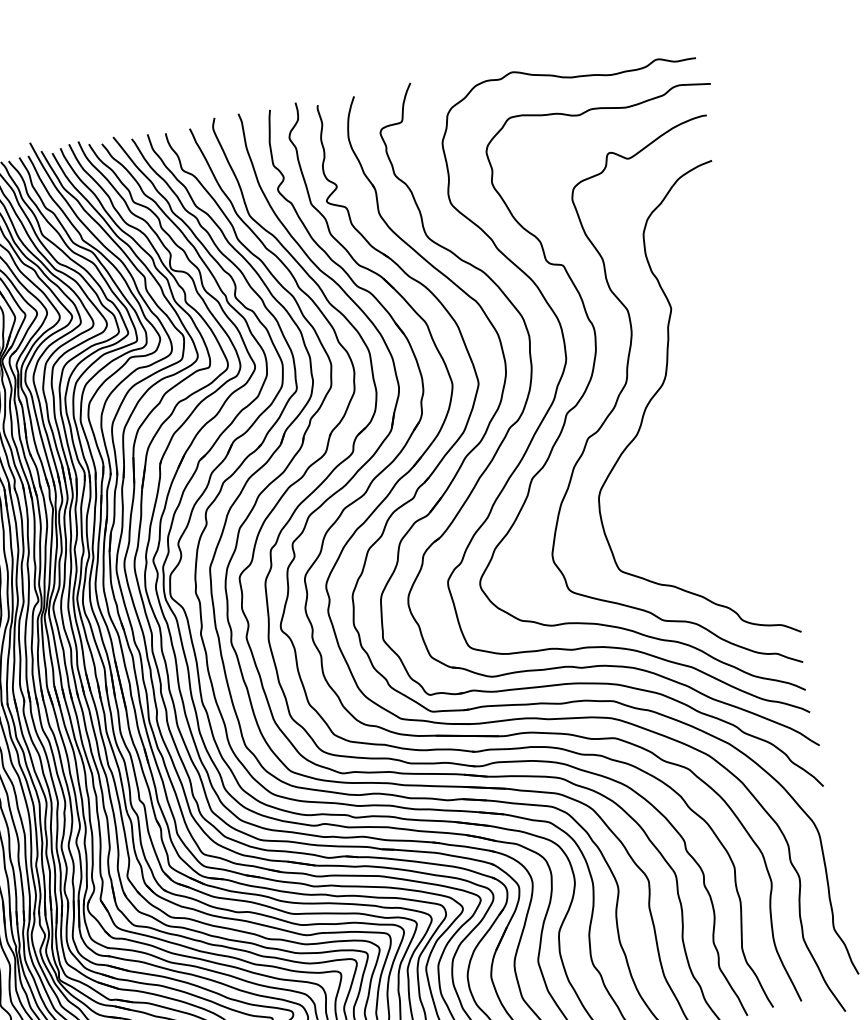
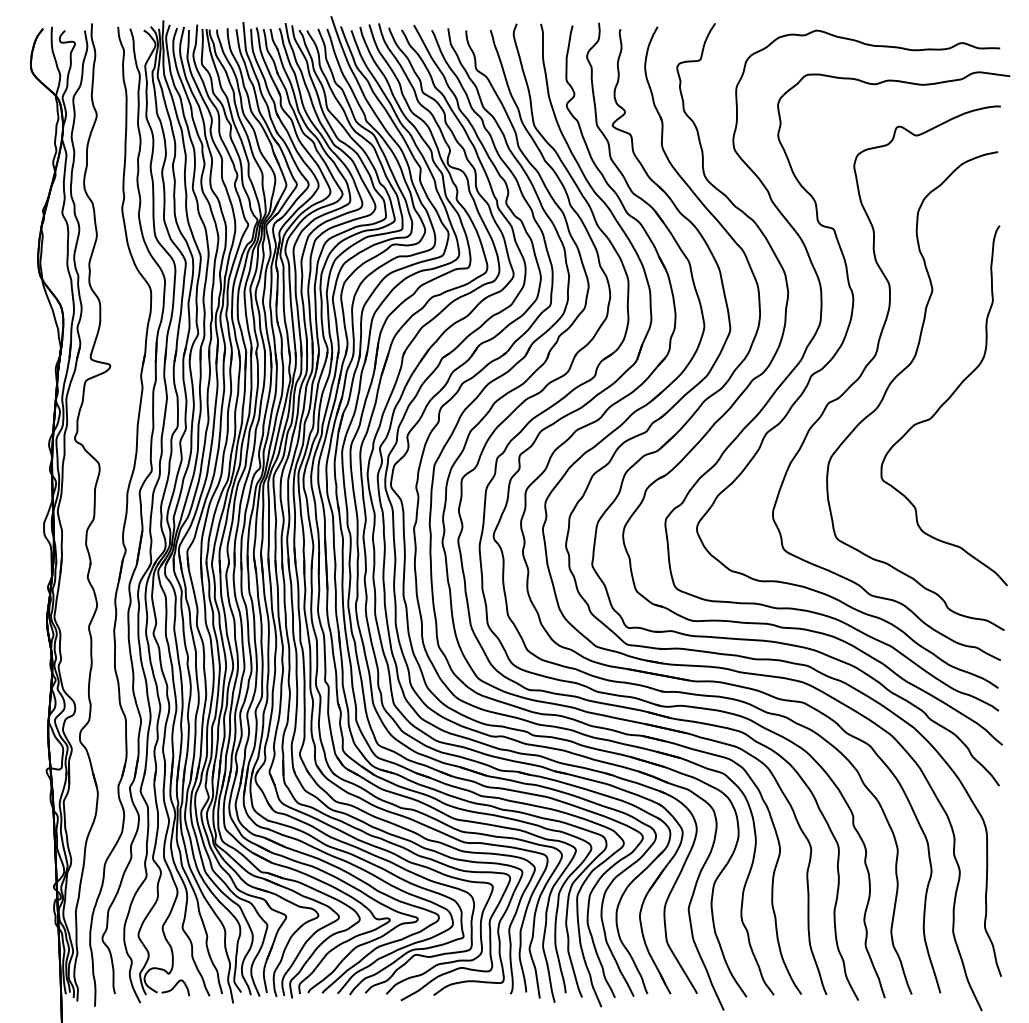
curve: (702, 420) -> (943, 405), added

